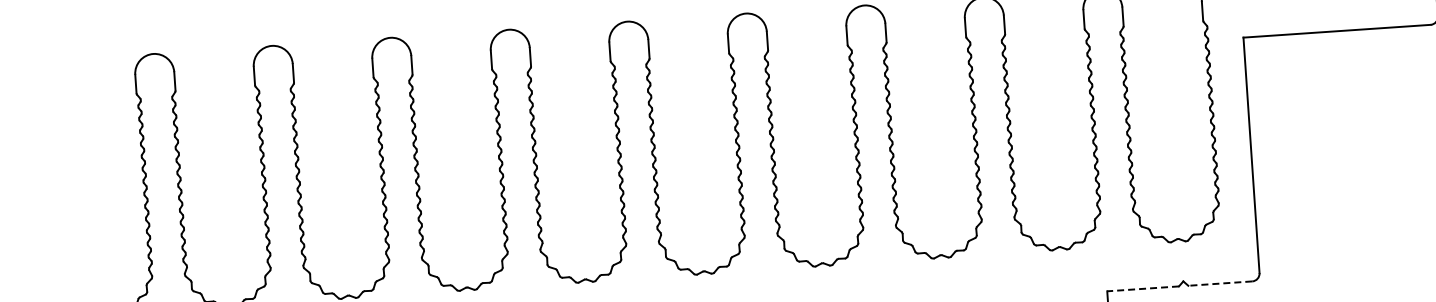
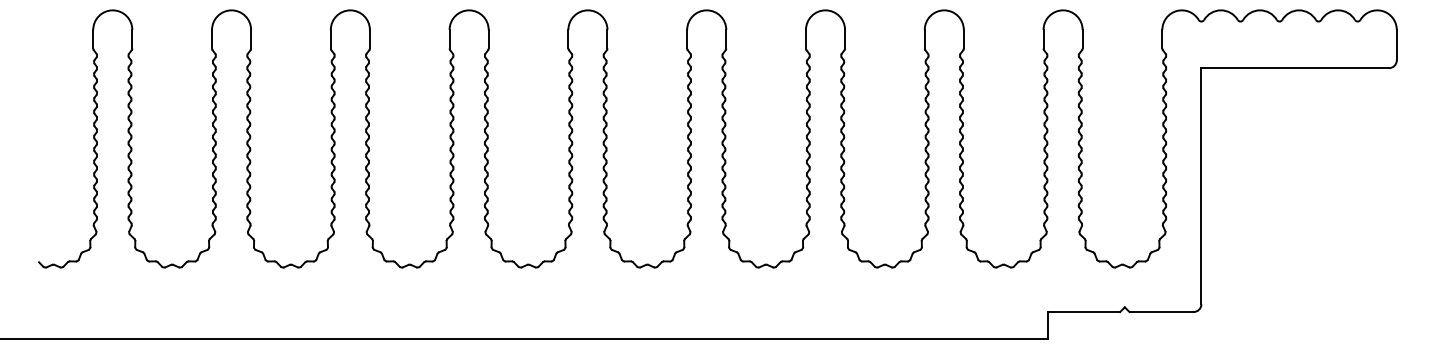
line: (1220, 284) -> (1161, 312), dashed -> solid
line: (1143, 289) -> (1084, 312), dashed -> solid

